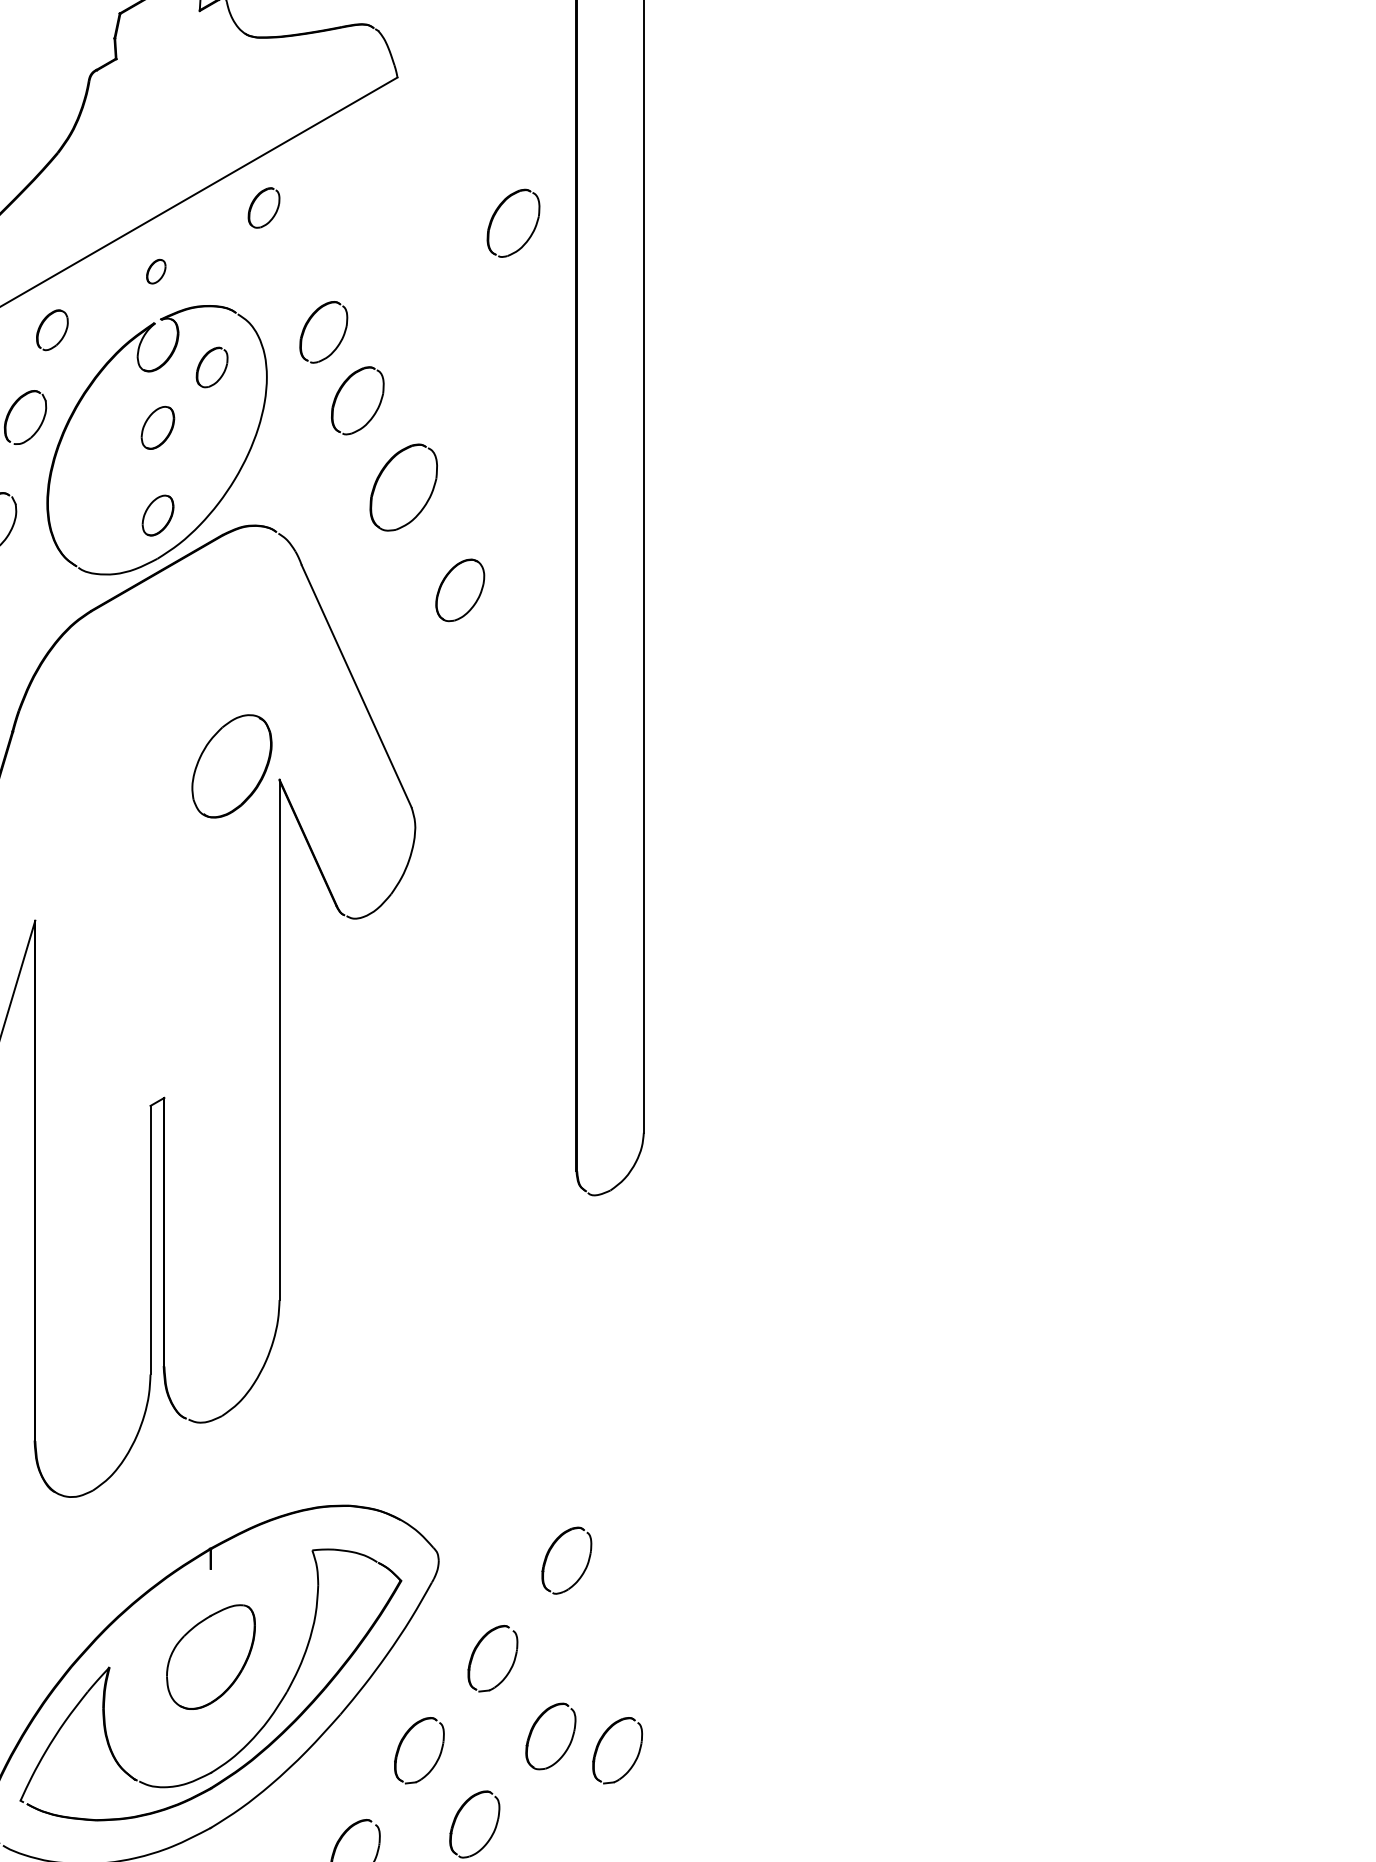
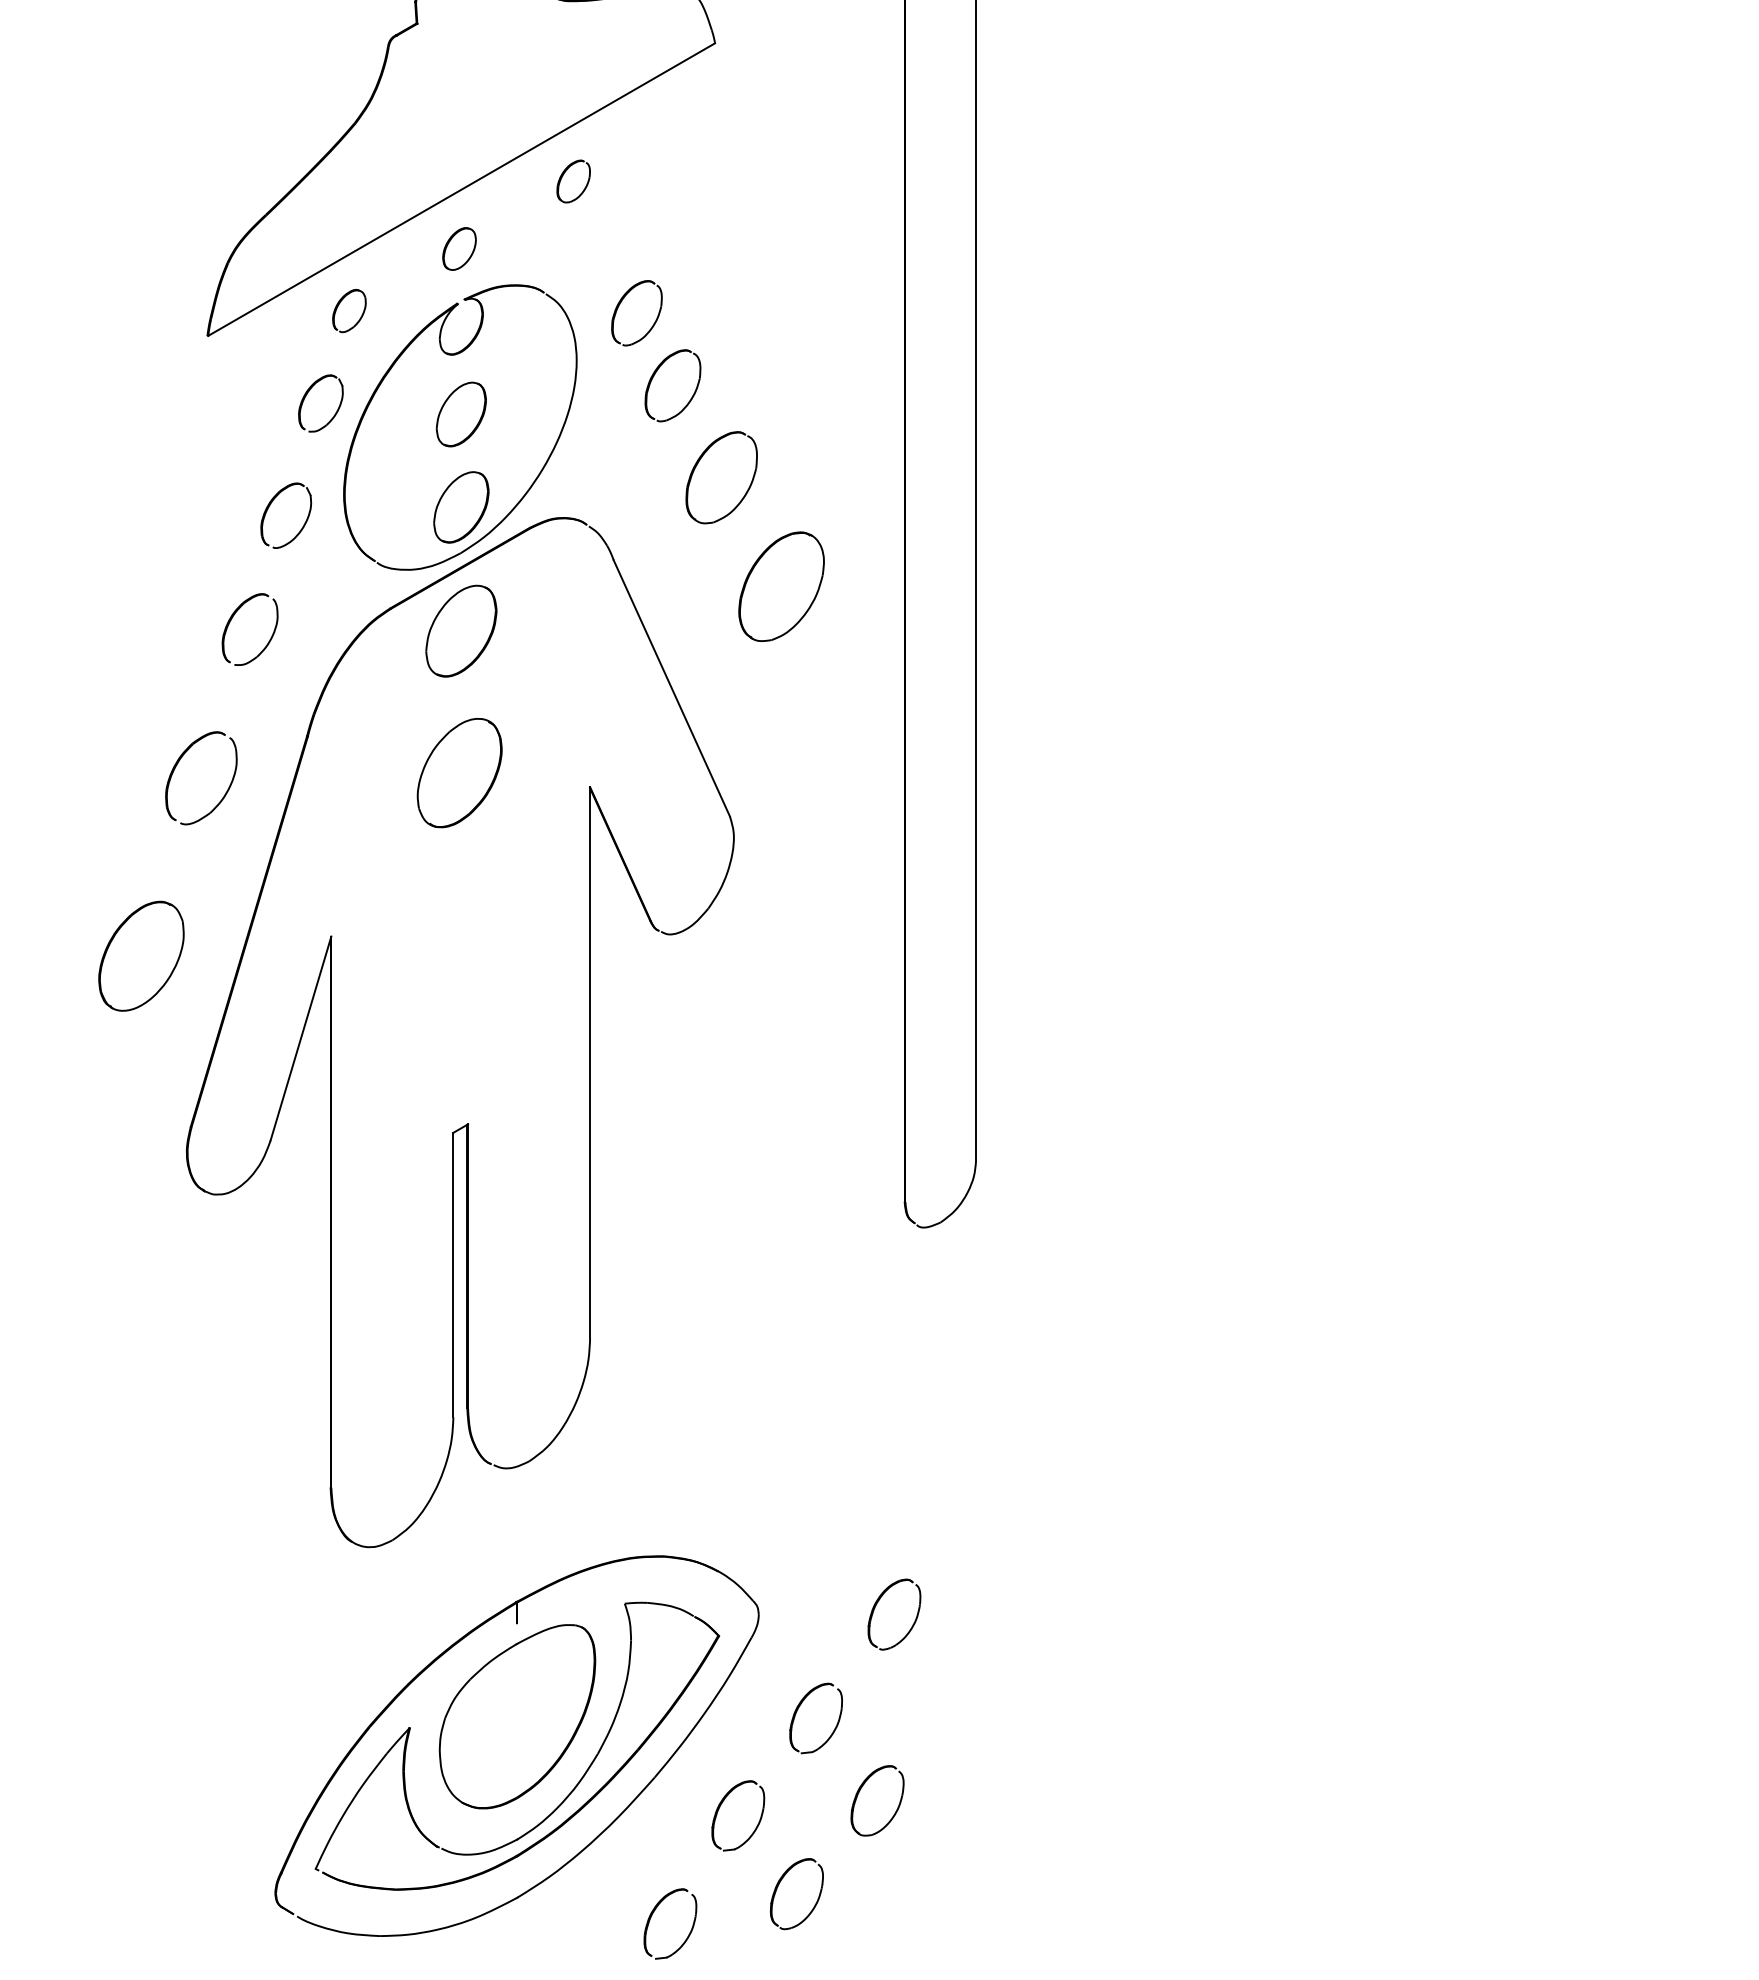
part: (496, 214) -> (819, 188), removed
part: (156, 271) -> (459, 248), size x1.67
part: (211, 367) -> (518, 350), removed
part: (157, 427) -> (460, 414), size x1.43
part: (158, 515) -> (461, 507), size x1.67
part: (460, 590) -> (781, 586), size x1.67
part: (158, 631) -> (461, 630), added
part: (231, 766) -> (459, 773), moved
part: (211, 1656) -> (517, 1716), size x1.67
part: (600, 1742) -> (930, 1807), removed

